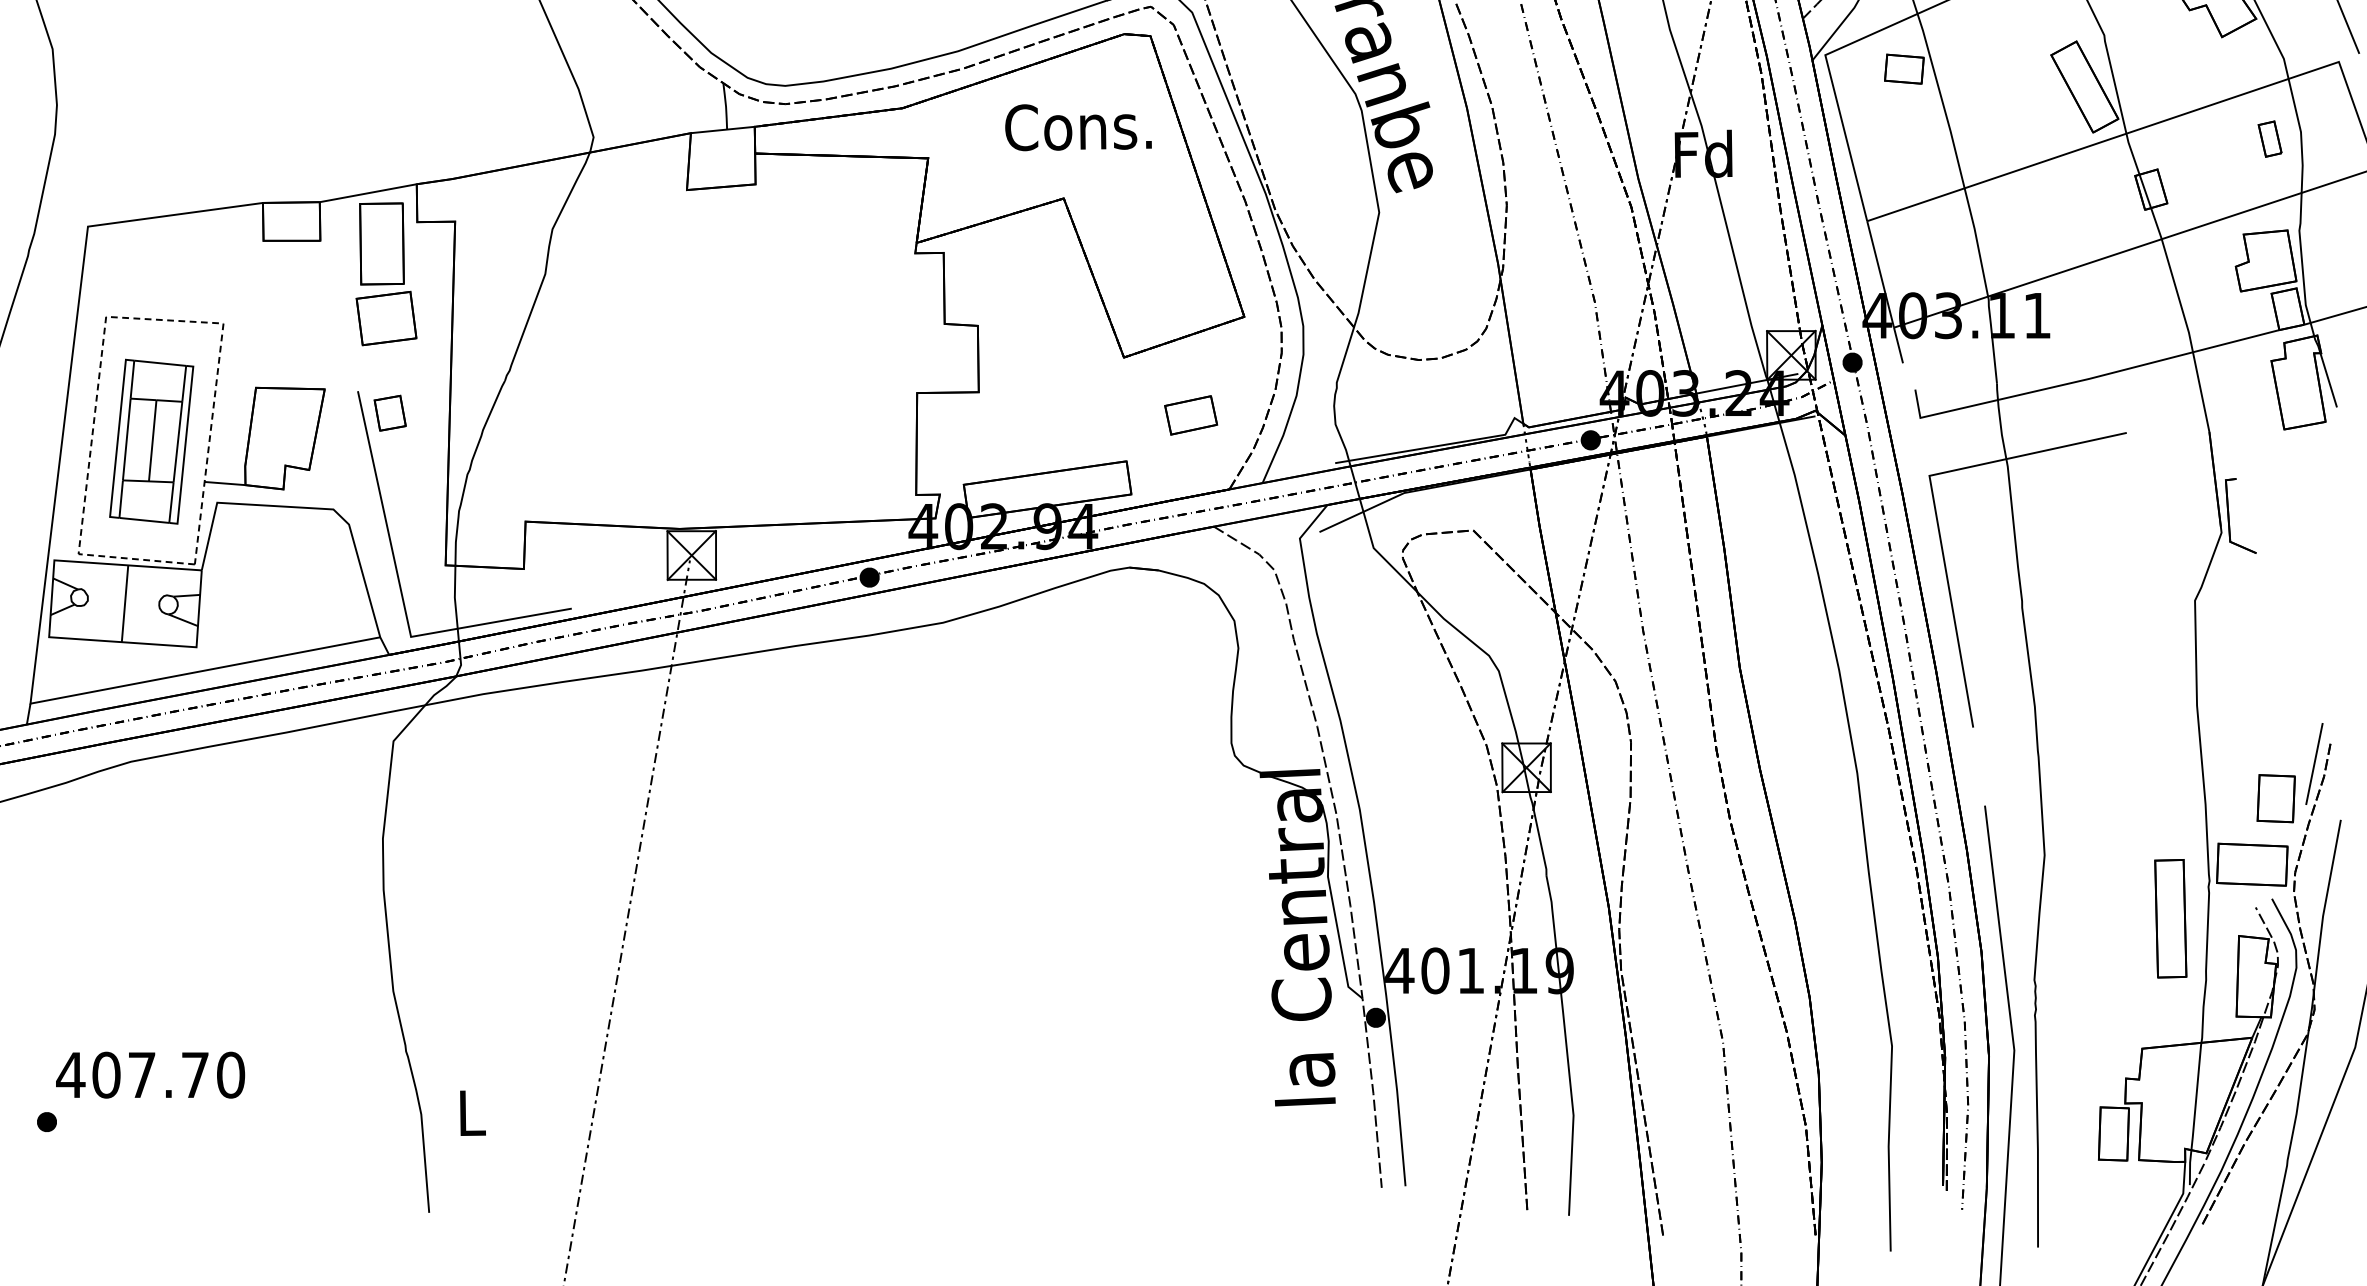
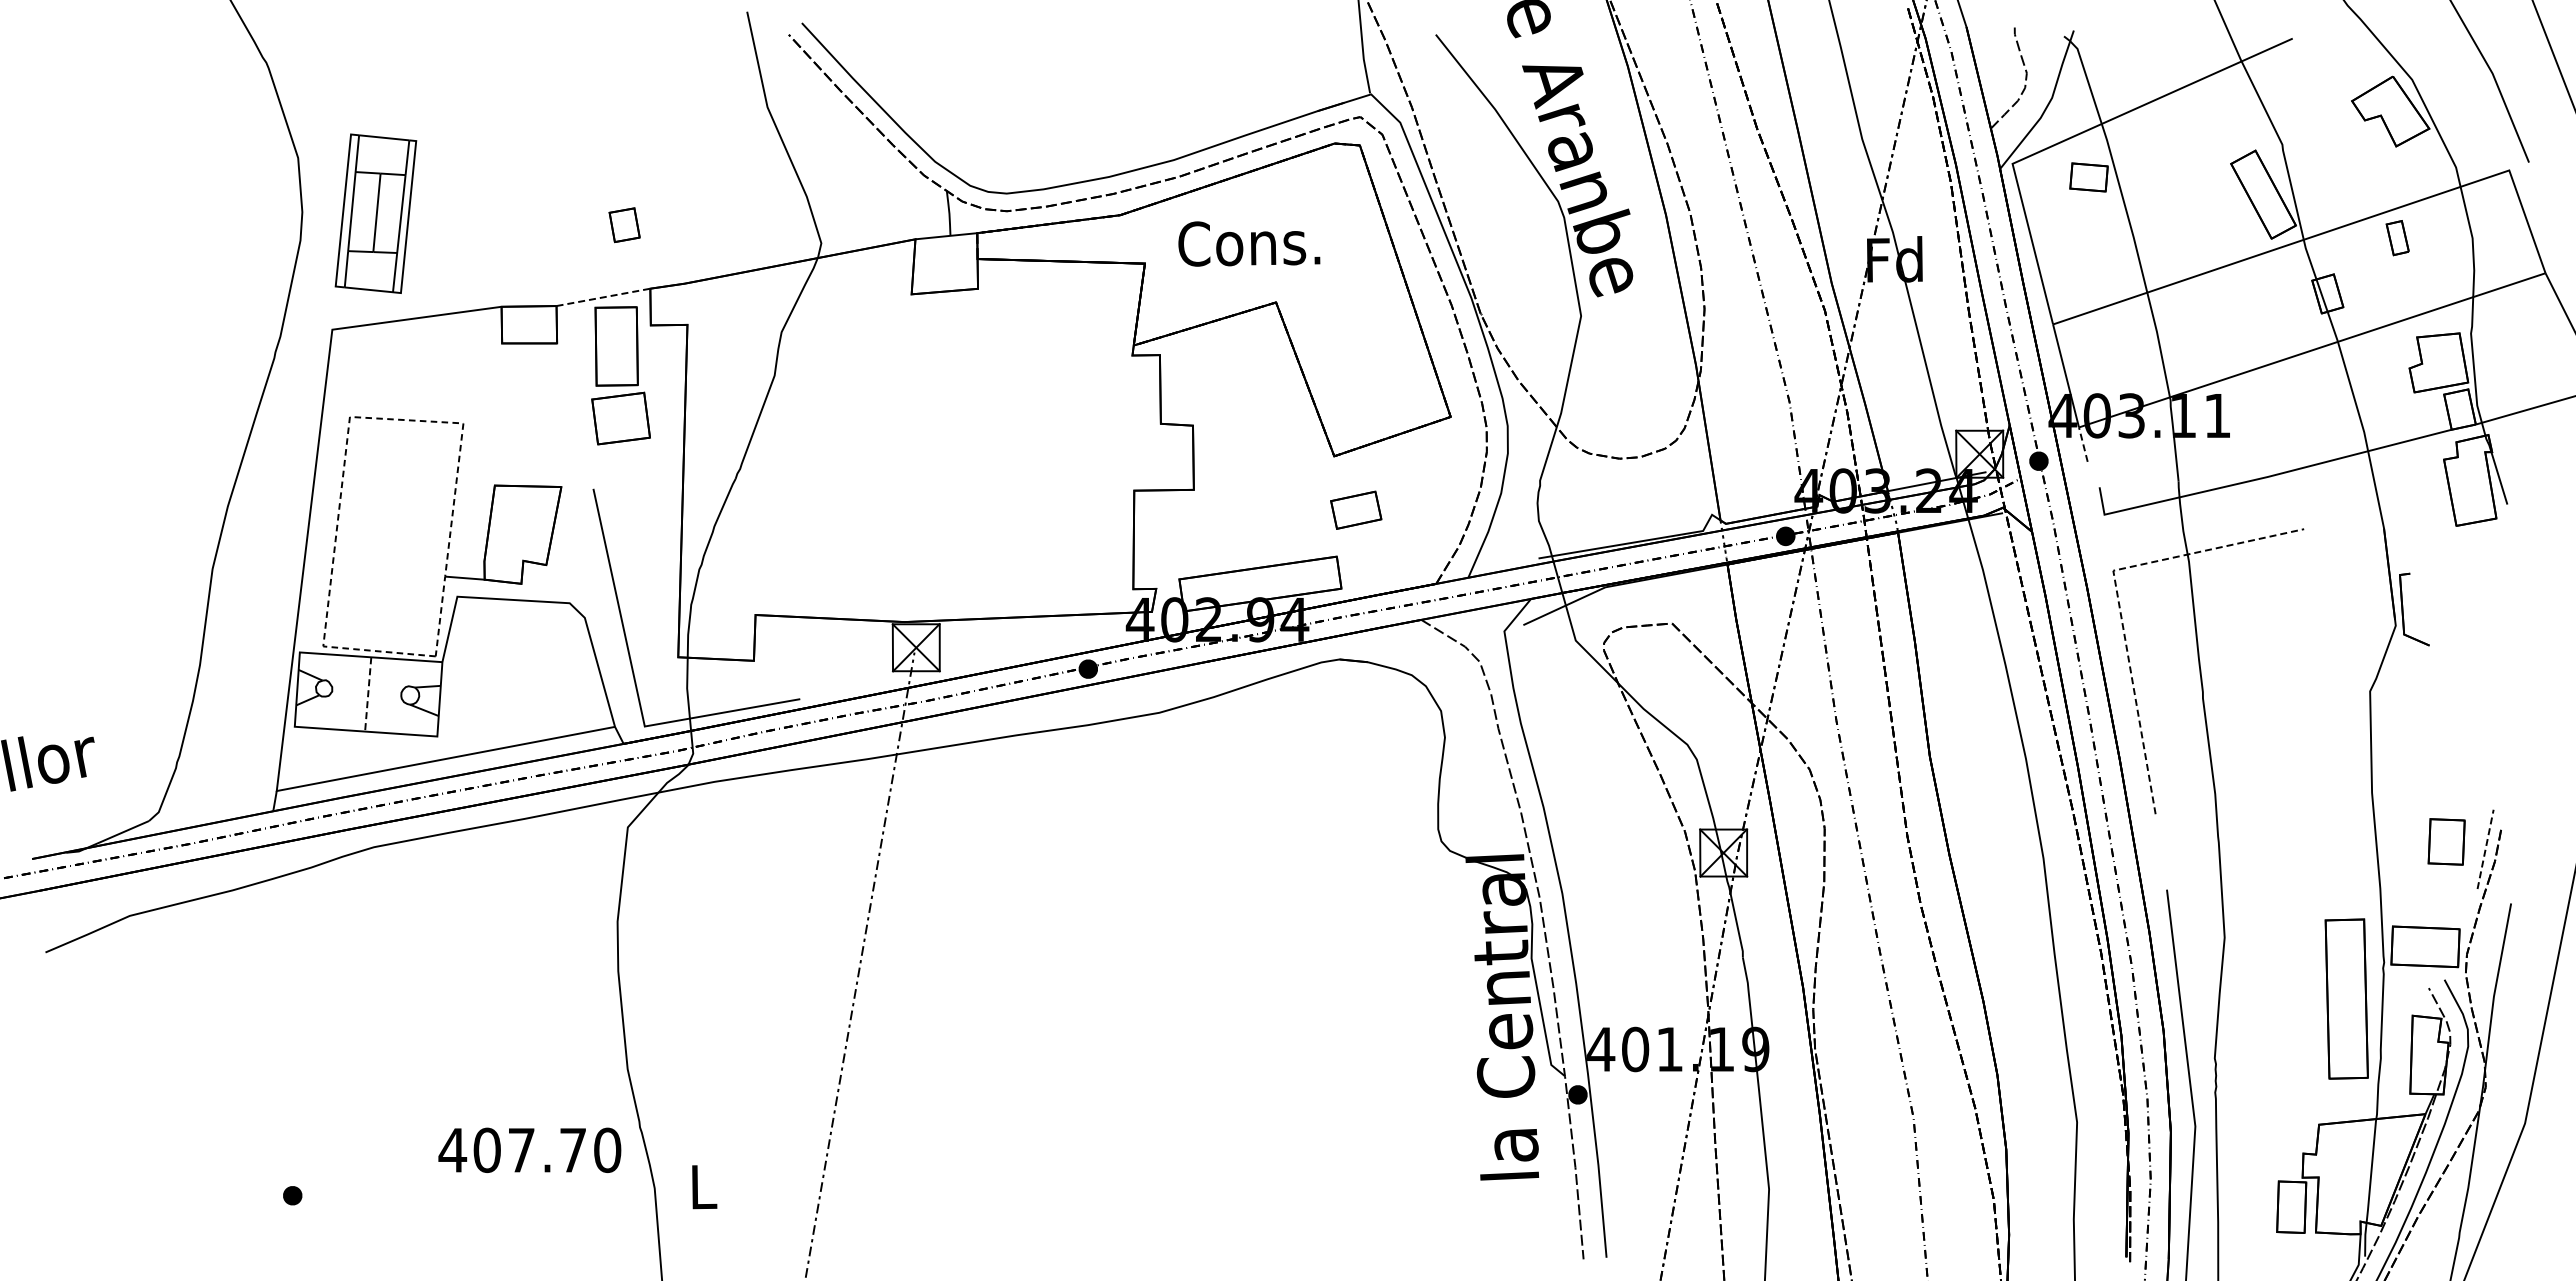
text: (1078, 127) -> (1249, 243), moved
part: (2269, 139) -> (2397, 238), moved
line: (368, 193) -> (603, 297), solid -> dashed
line: (1898, 345) -> (2083, 444), solid -> dashed
part: (390, 413) -> (624, 225), moved
part: (1191, 414) -> (1356, 509), moved
part: (151, 441) -> (375, 213), moved
line: (1933, 501) -> (2117, 595), solid -> dashed
line: (125, 603) -> (368, 694), solid -> dashed
line: (2314, 763) -> (2485, 848), solid -> dashed
part: (2276, 798) -> (2446, 841), moved
part: (2170, 918) -> (2346, 998), size x1.4
text: (150, 1074) -> (529, 1149), moved

